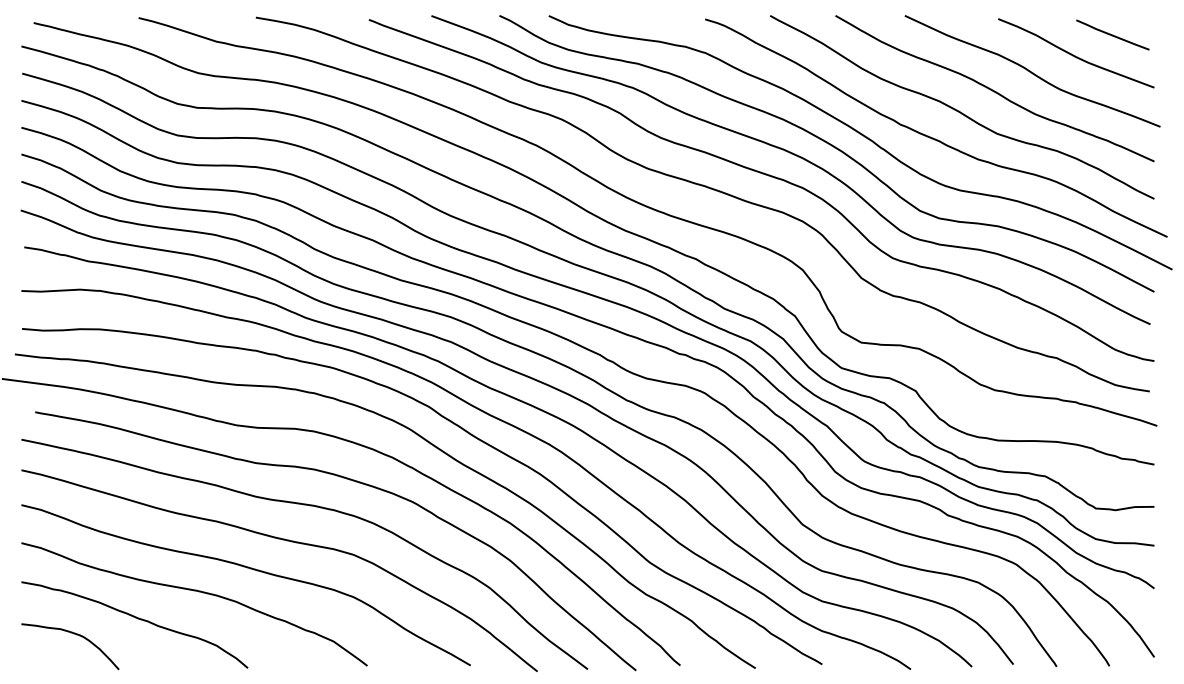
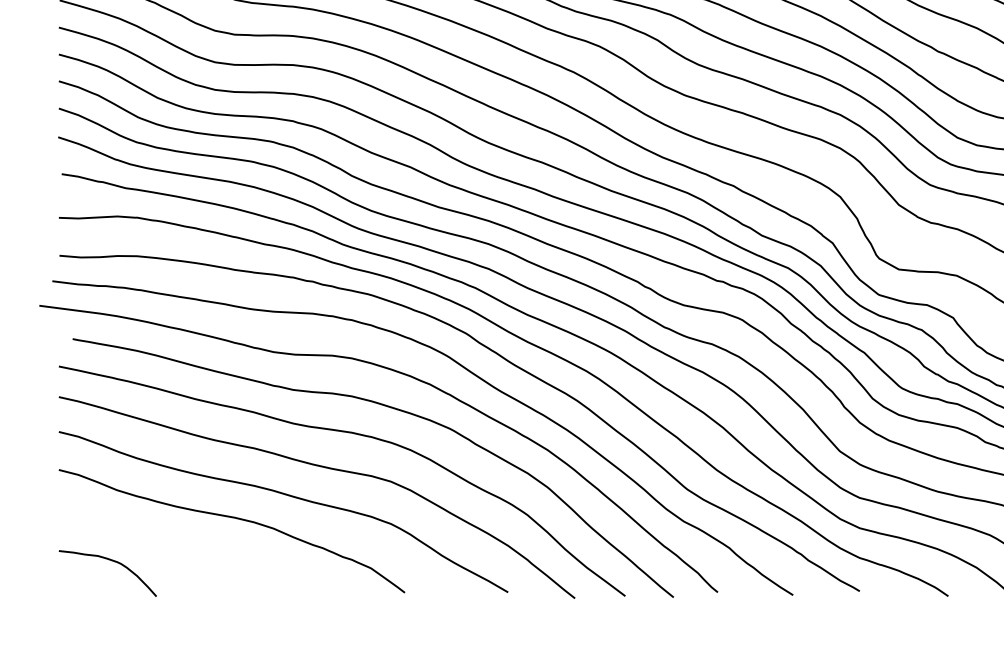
curve: (137, 619) -> (174, 546), removed

